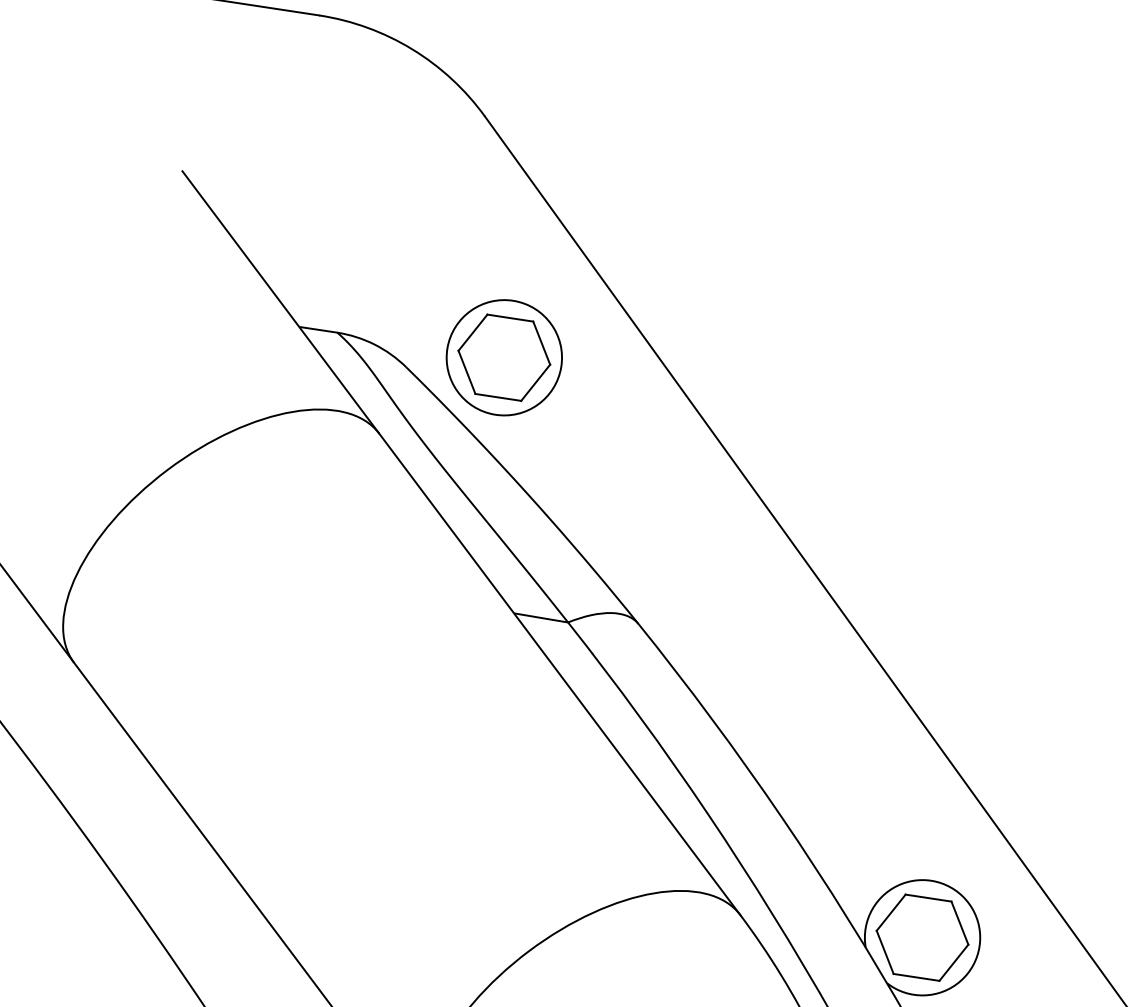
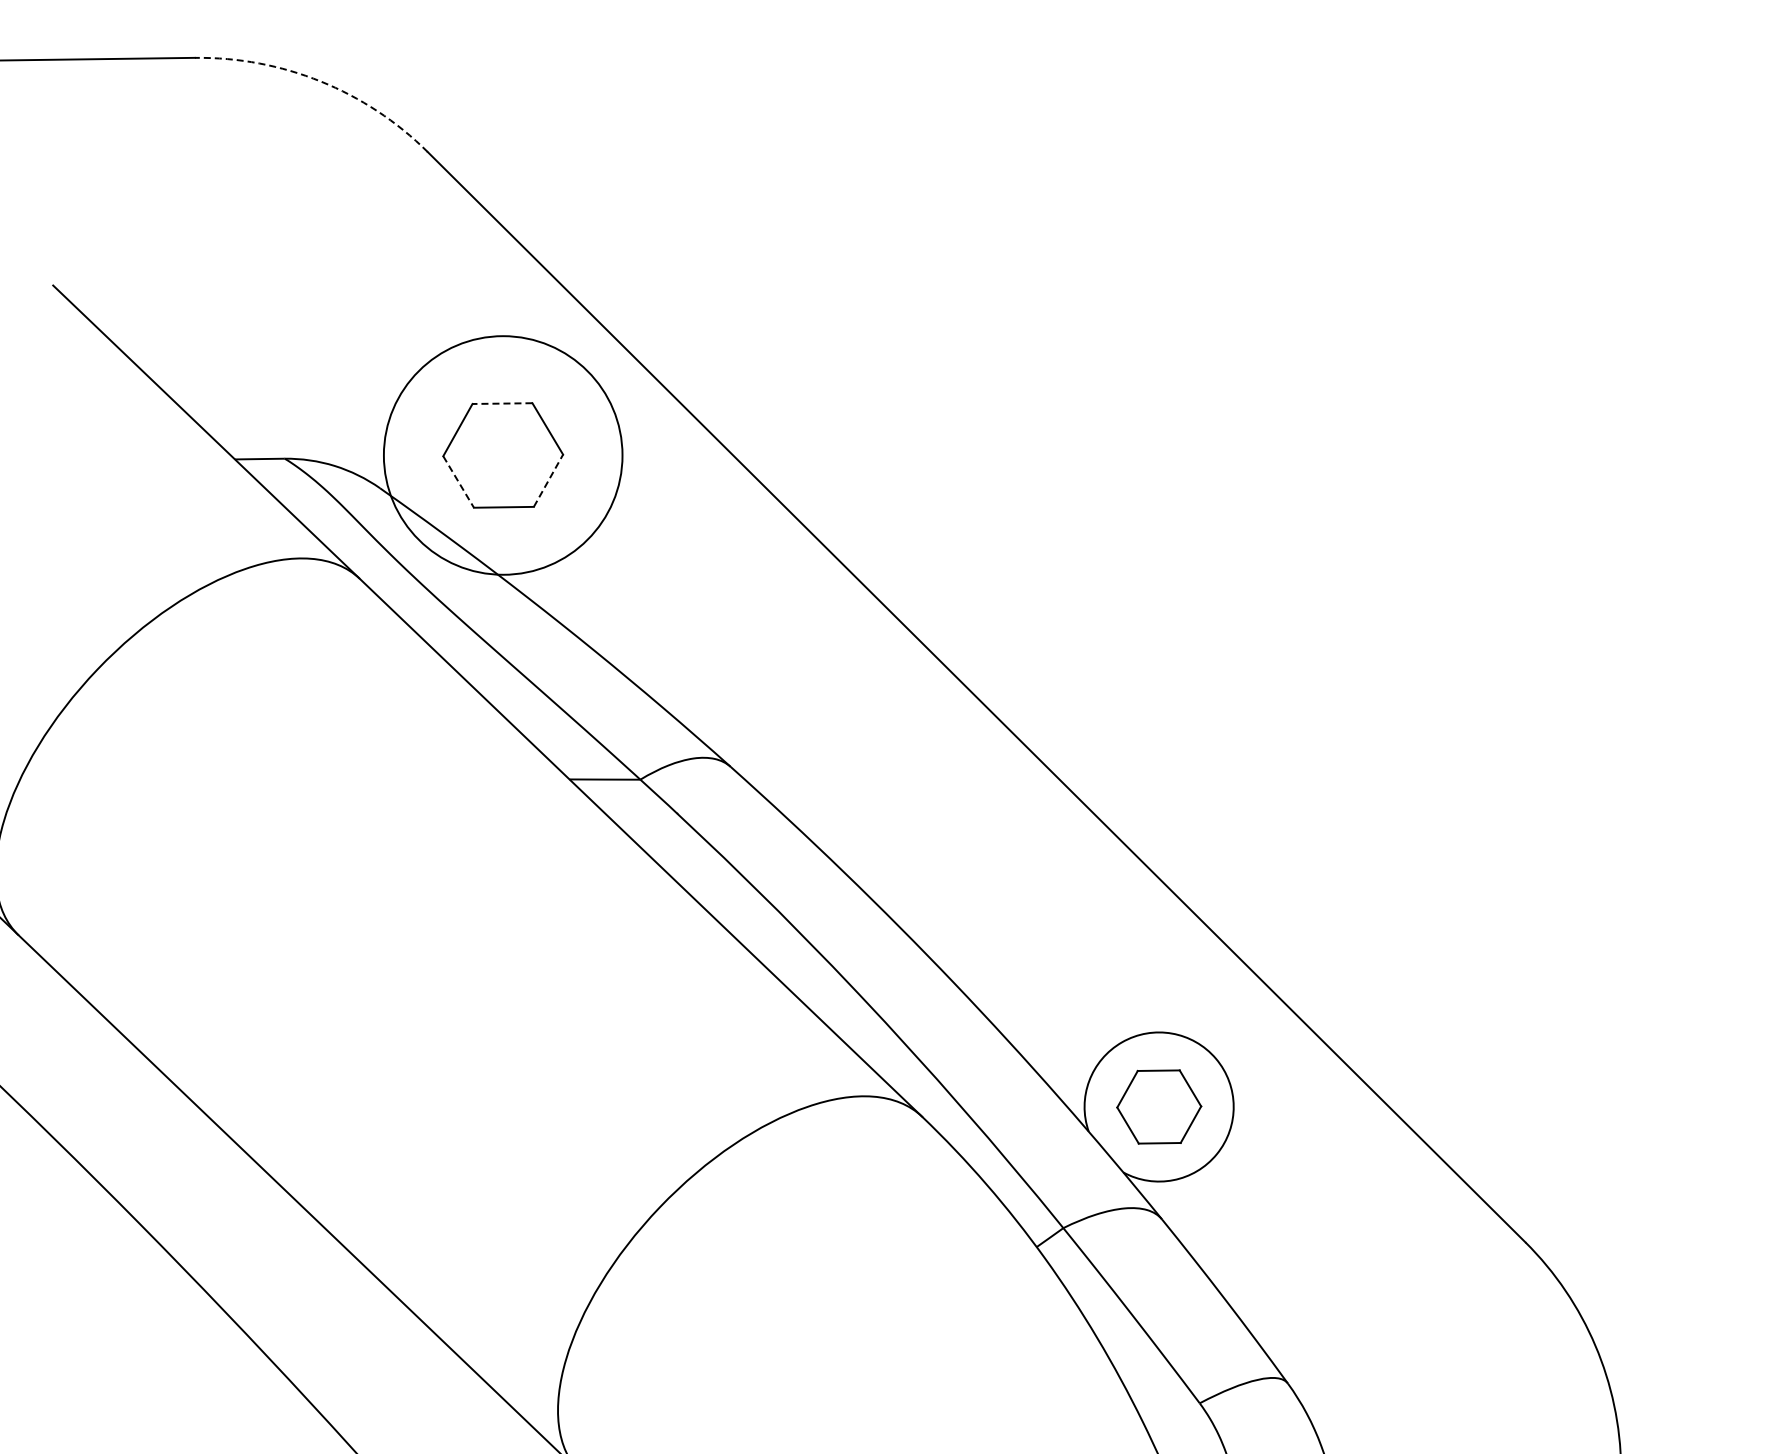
arc: (412, 49) -> (320, 81), solid -> dashed
line: (510, 318) -> (502, 403), solid -> dashed
circle: (503, 357) -> (502, 455), size x1.6
line: (466, 372) -> (458, 482), solid -> dashed
line: (535, 382) -> (548, 480), solid -> dashed
part: (922, 937) -> (1159, 1106), size x0.7

